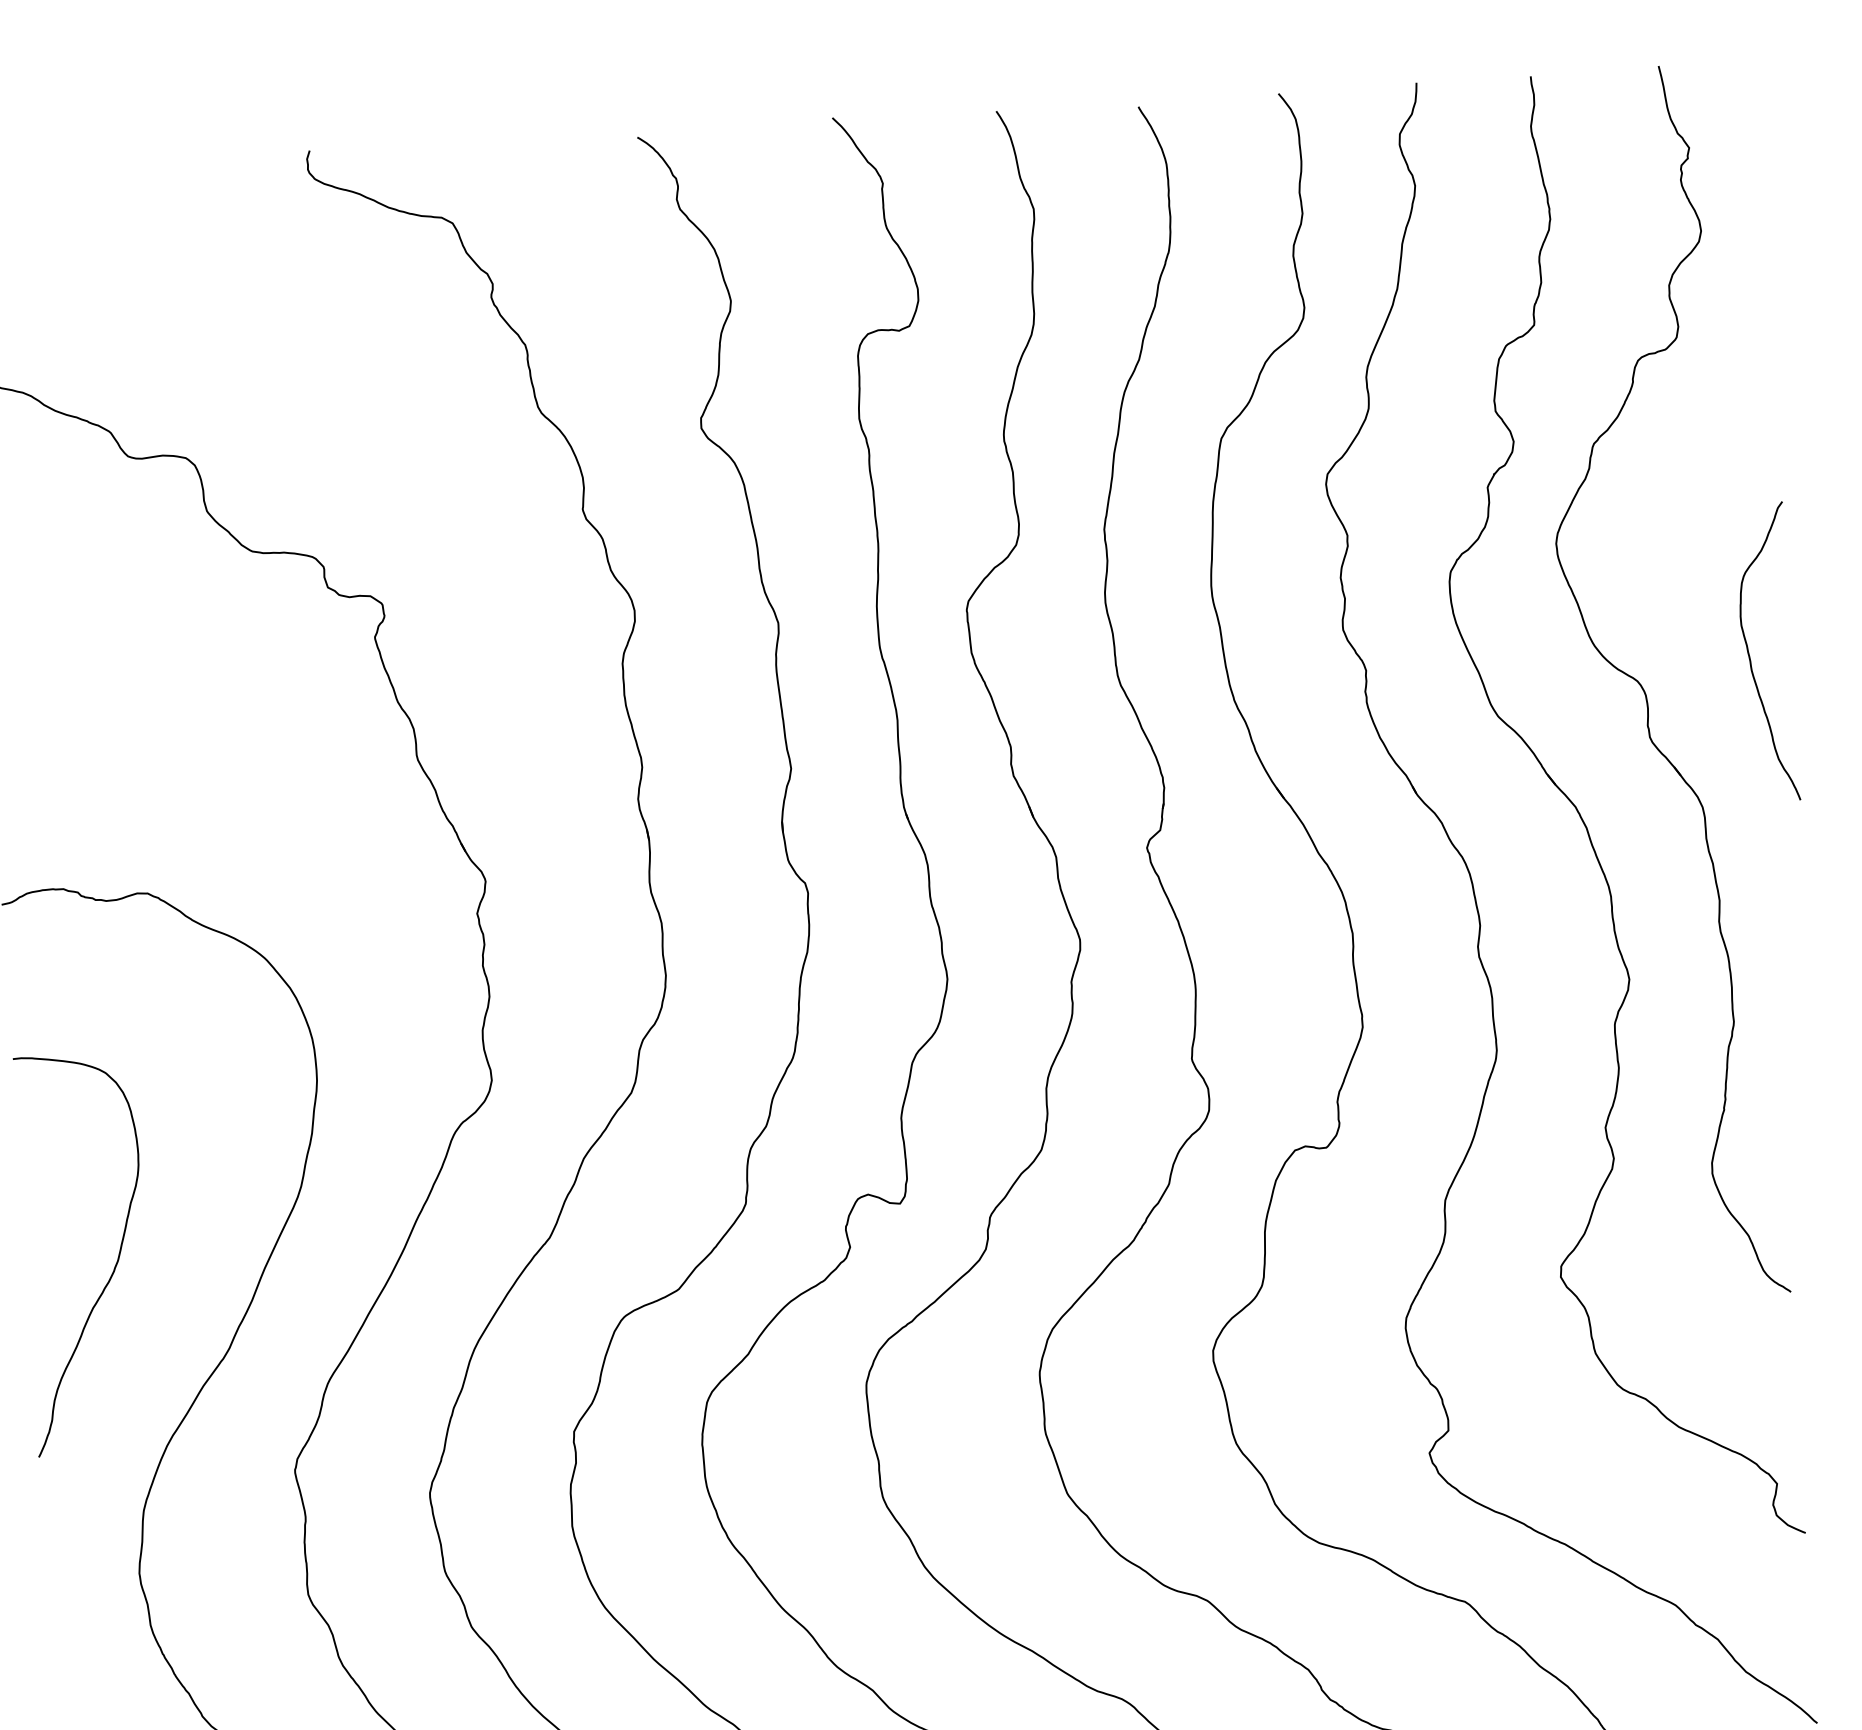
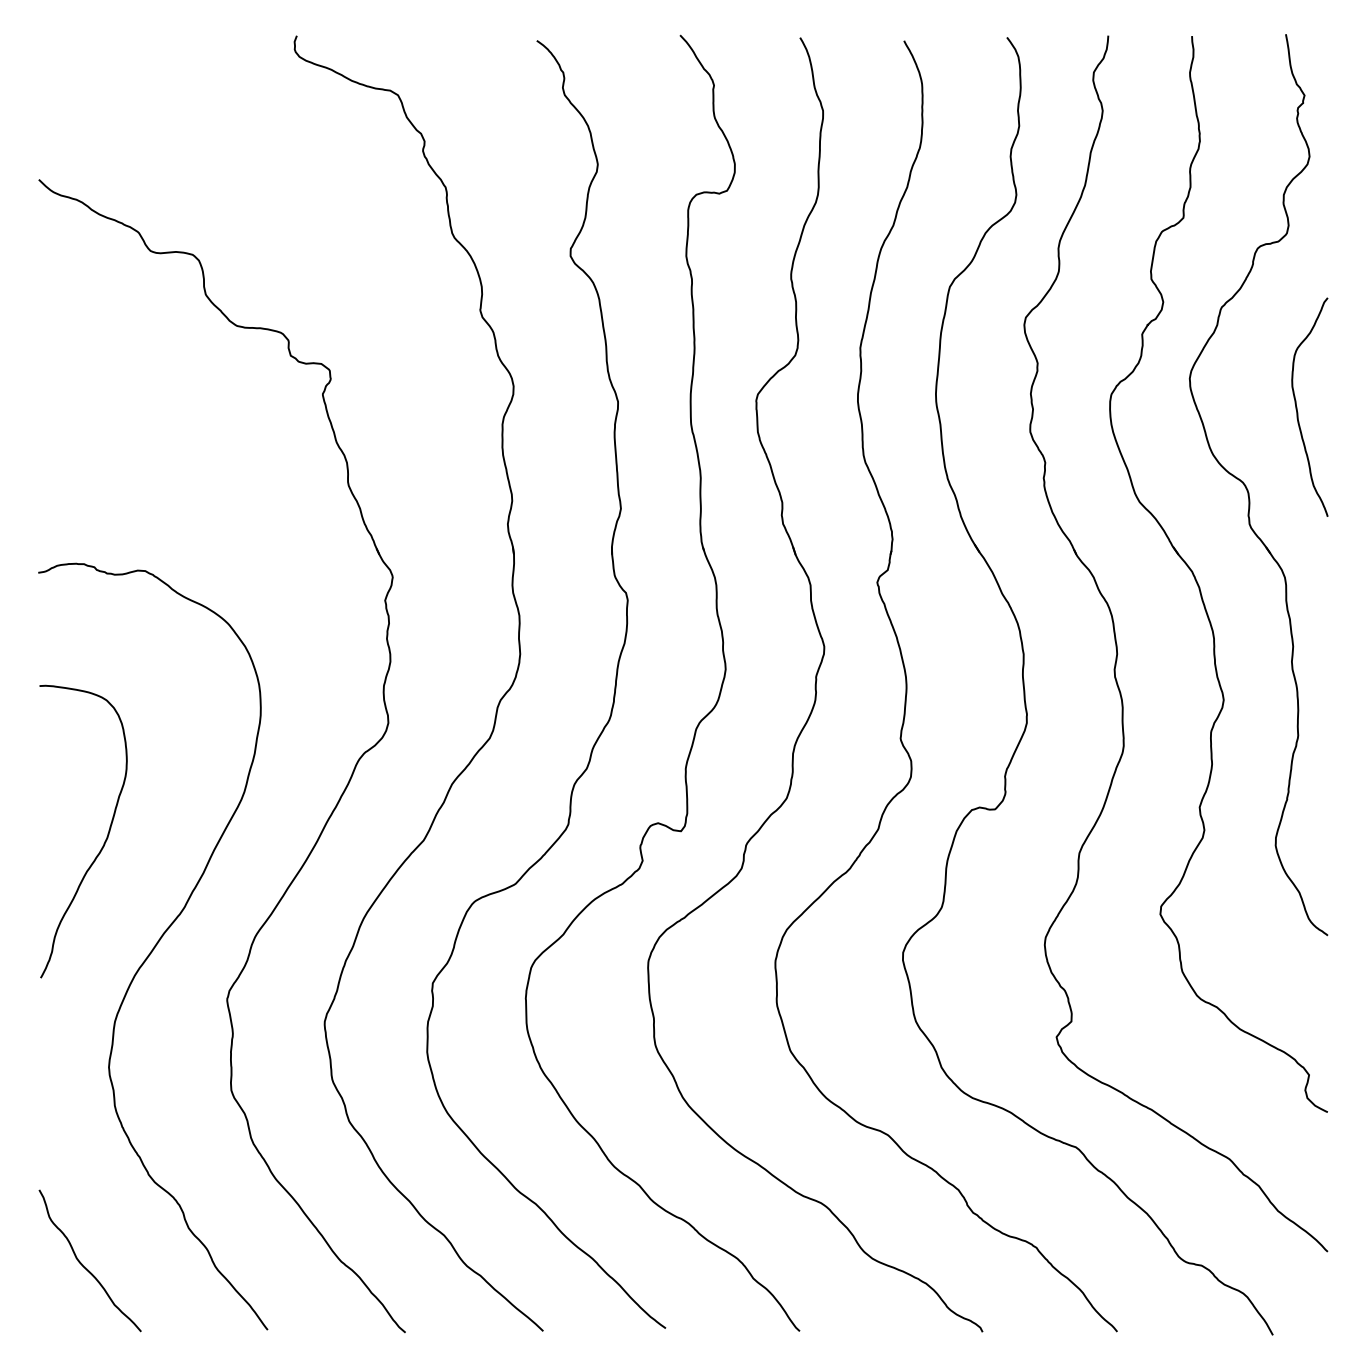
curve: (1750, 652) -> (1297, 406), moved

